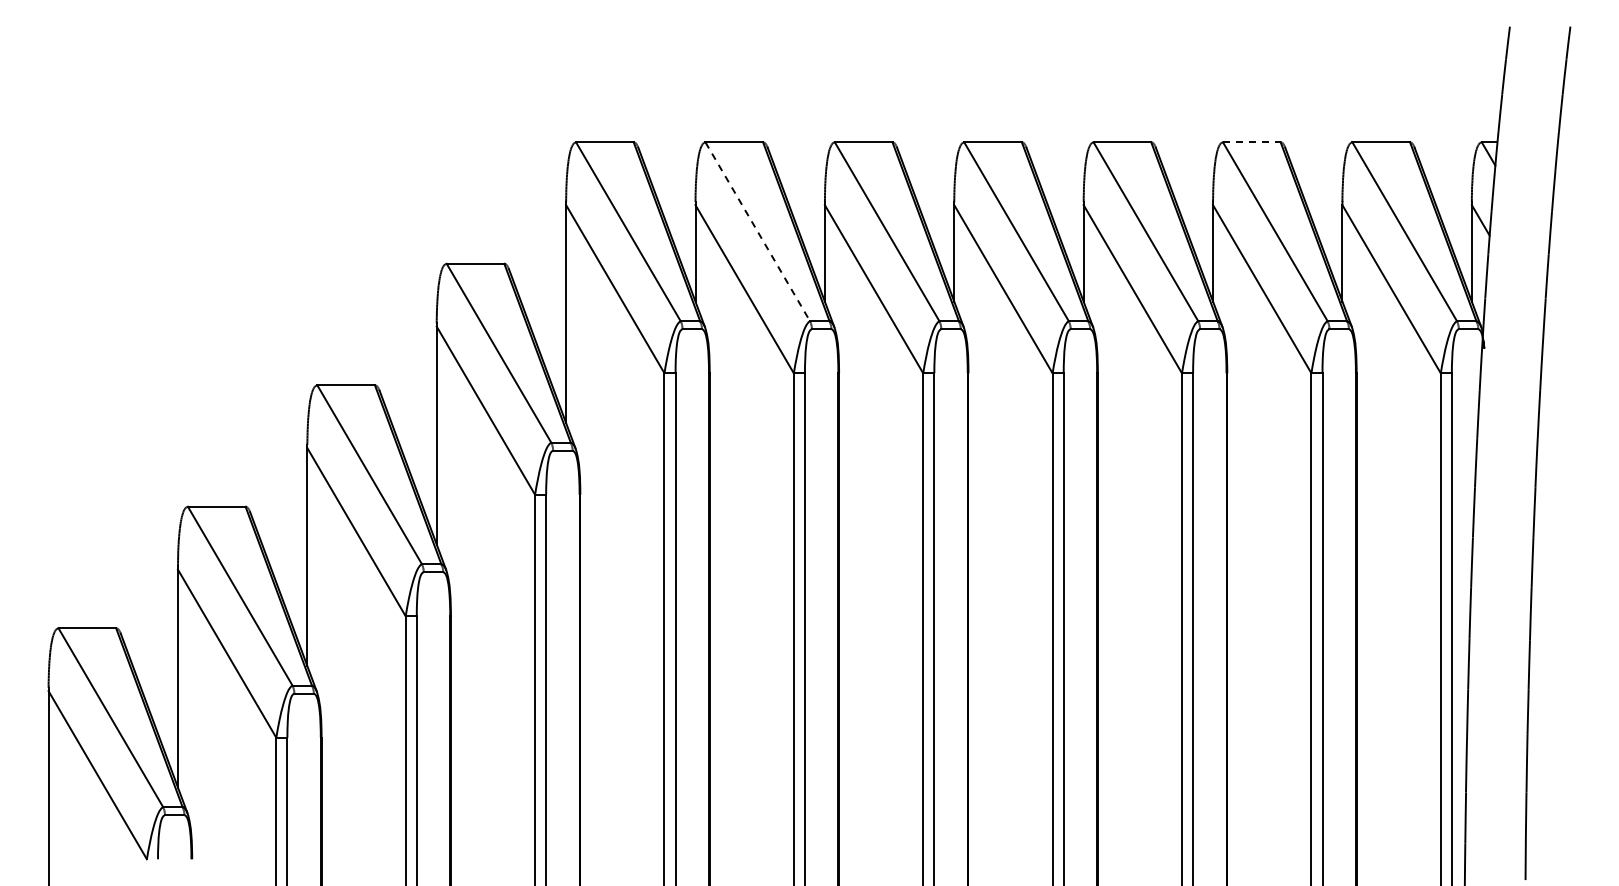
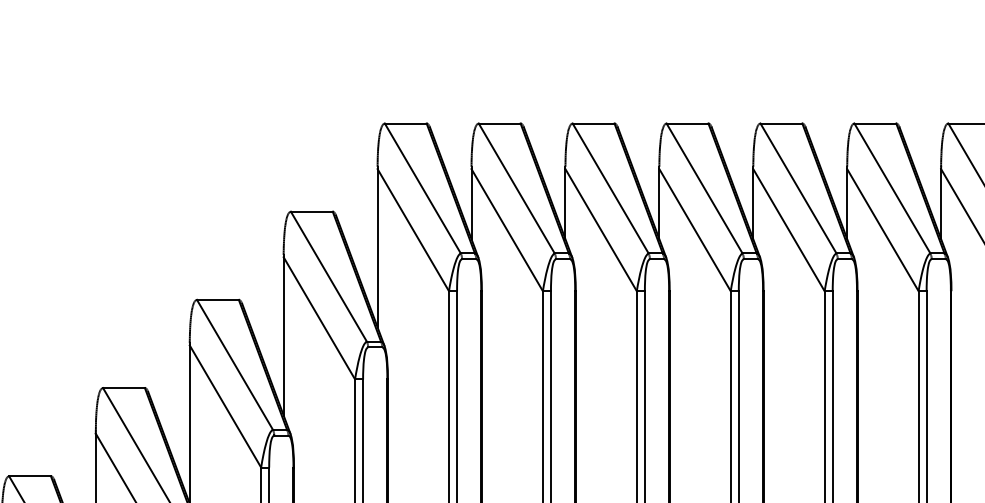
line: (1251, 142) -> (875, 123), dashed -> solid
line: (757, 231) -> (516, 188), dashed -> solid

